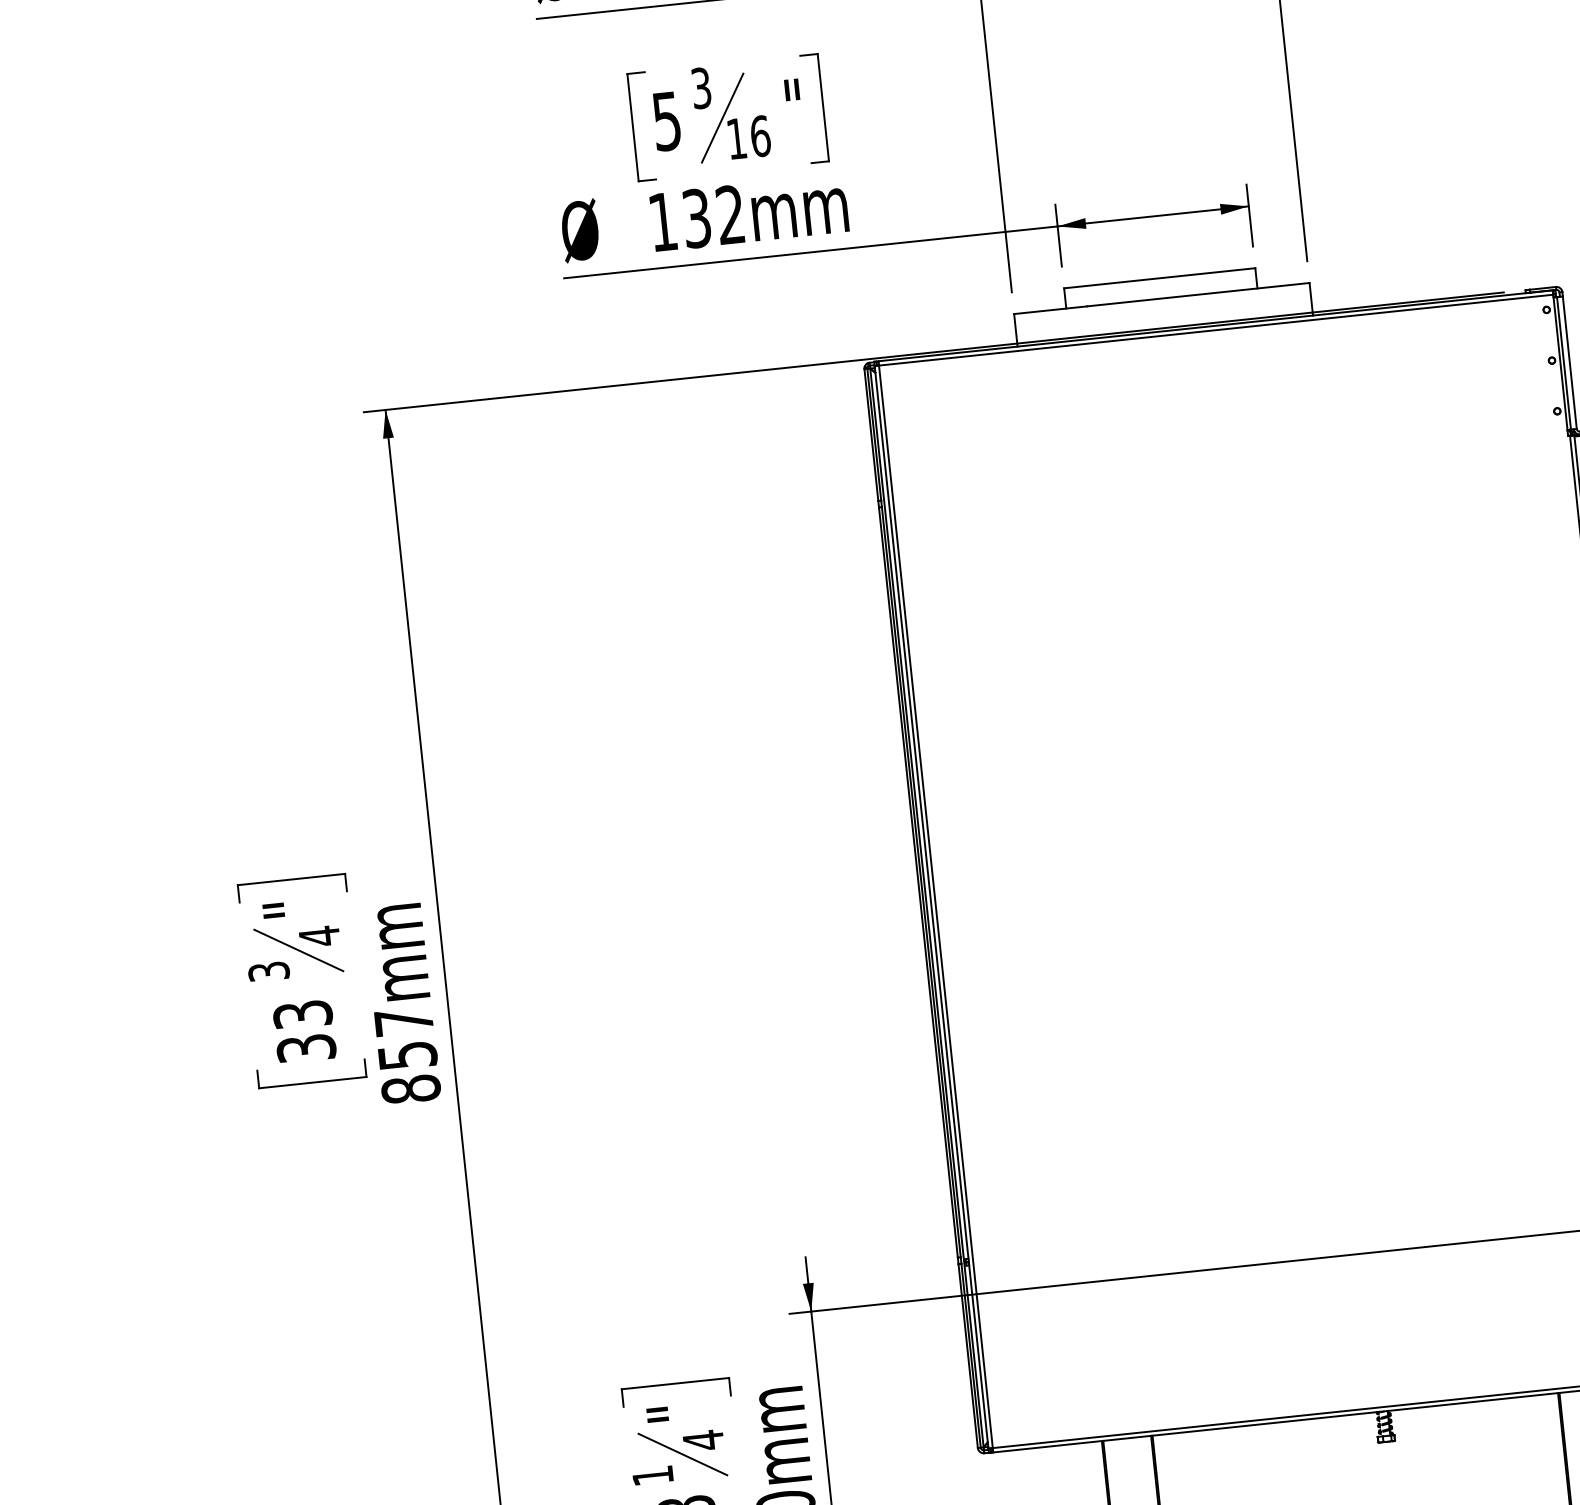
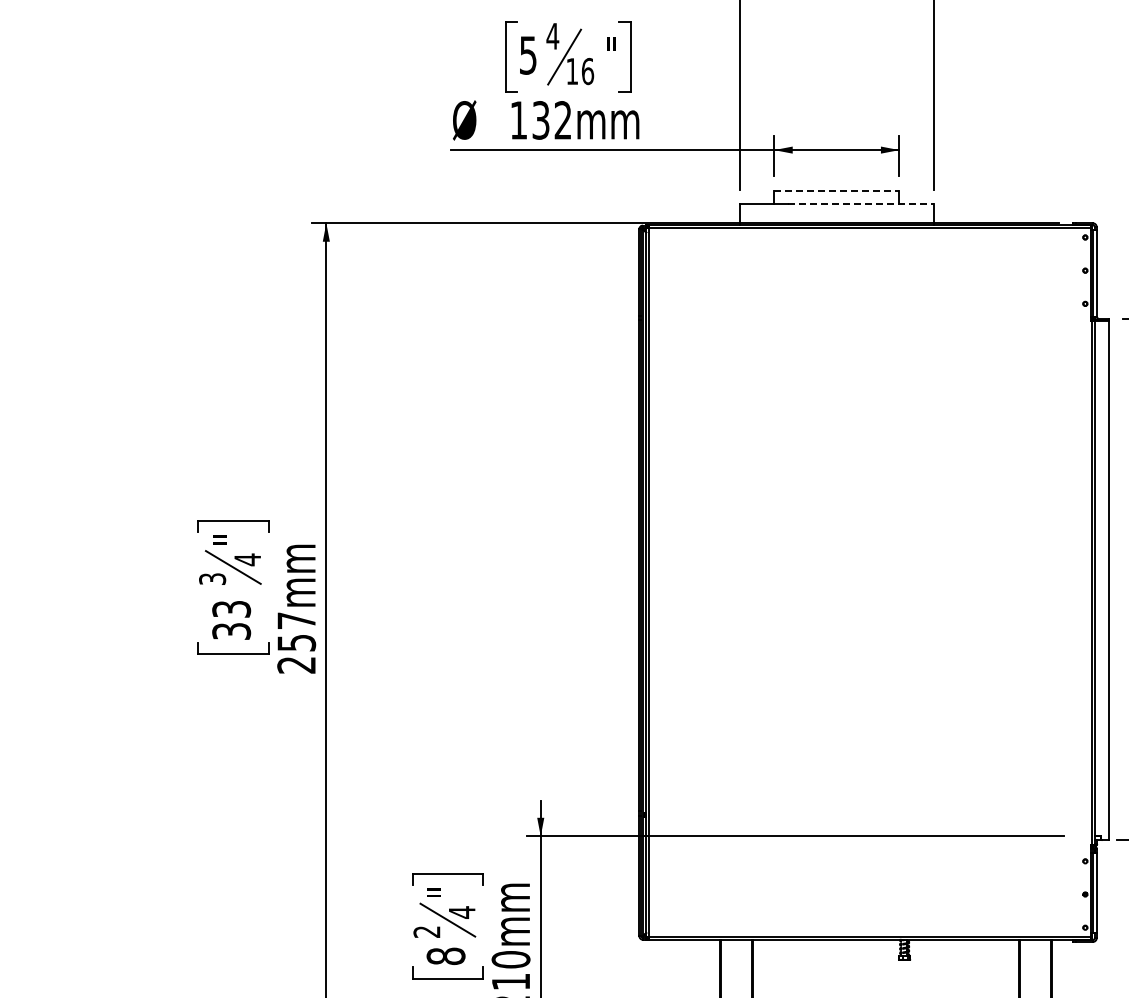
text: (700, 87) -> (552, 35), 3 -> 4
line: (1159, 278) -> (836, 190), solid -> dashed
line: (1197, 294) -> (860, 203), solid -> dashed
text: (410, 1088) -> (296, 664), 857mm -> 257mm
text: (652, 1475) -> (426, 931), 1 -> 2

